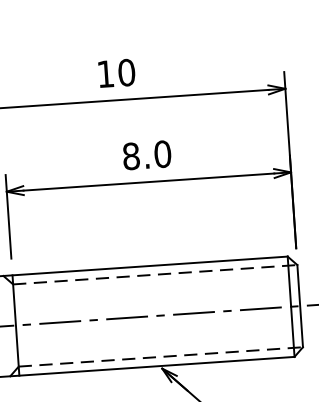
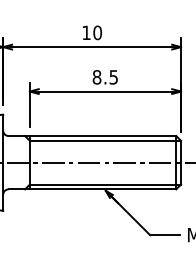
text: (162, 154) -> (113, 77), 8.0 -> 8.5
line: (155, 274) -> (105, 140), dashed -> solid
line: (160, 356) -> (105, 184), dashed -> solid

